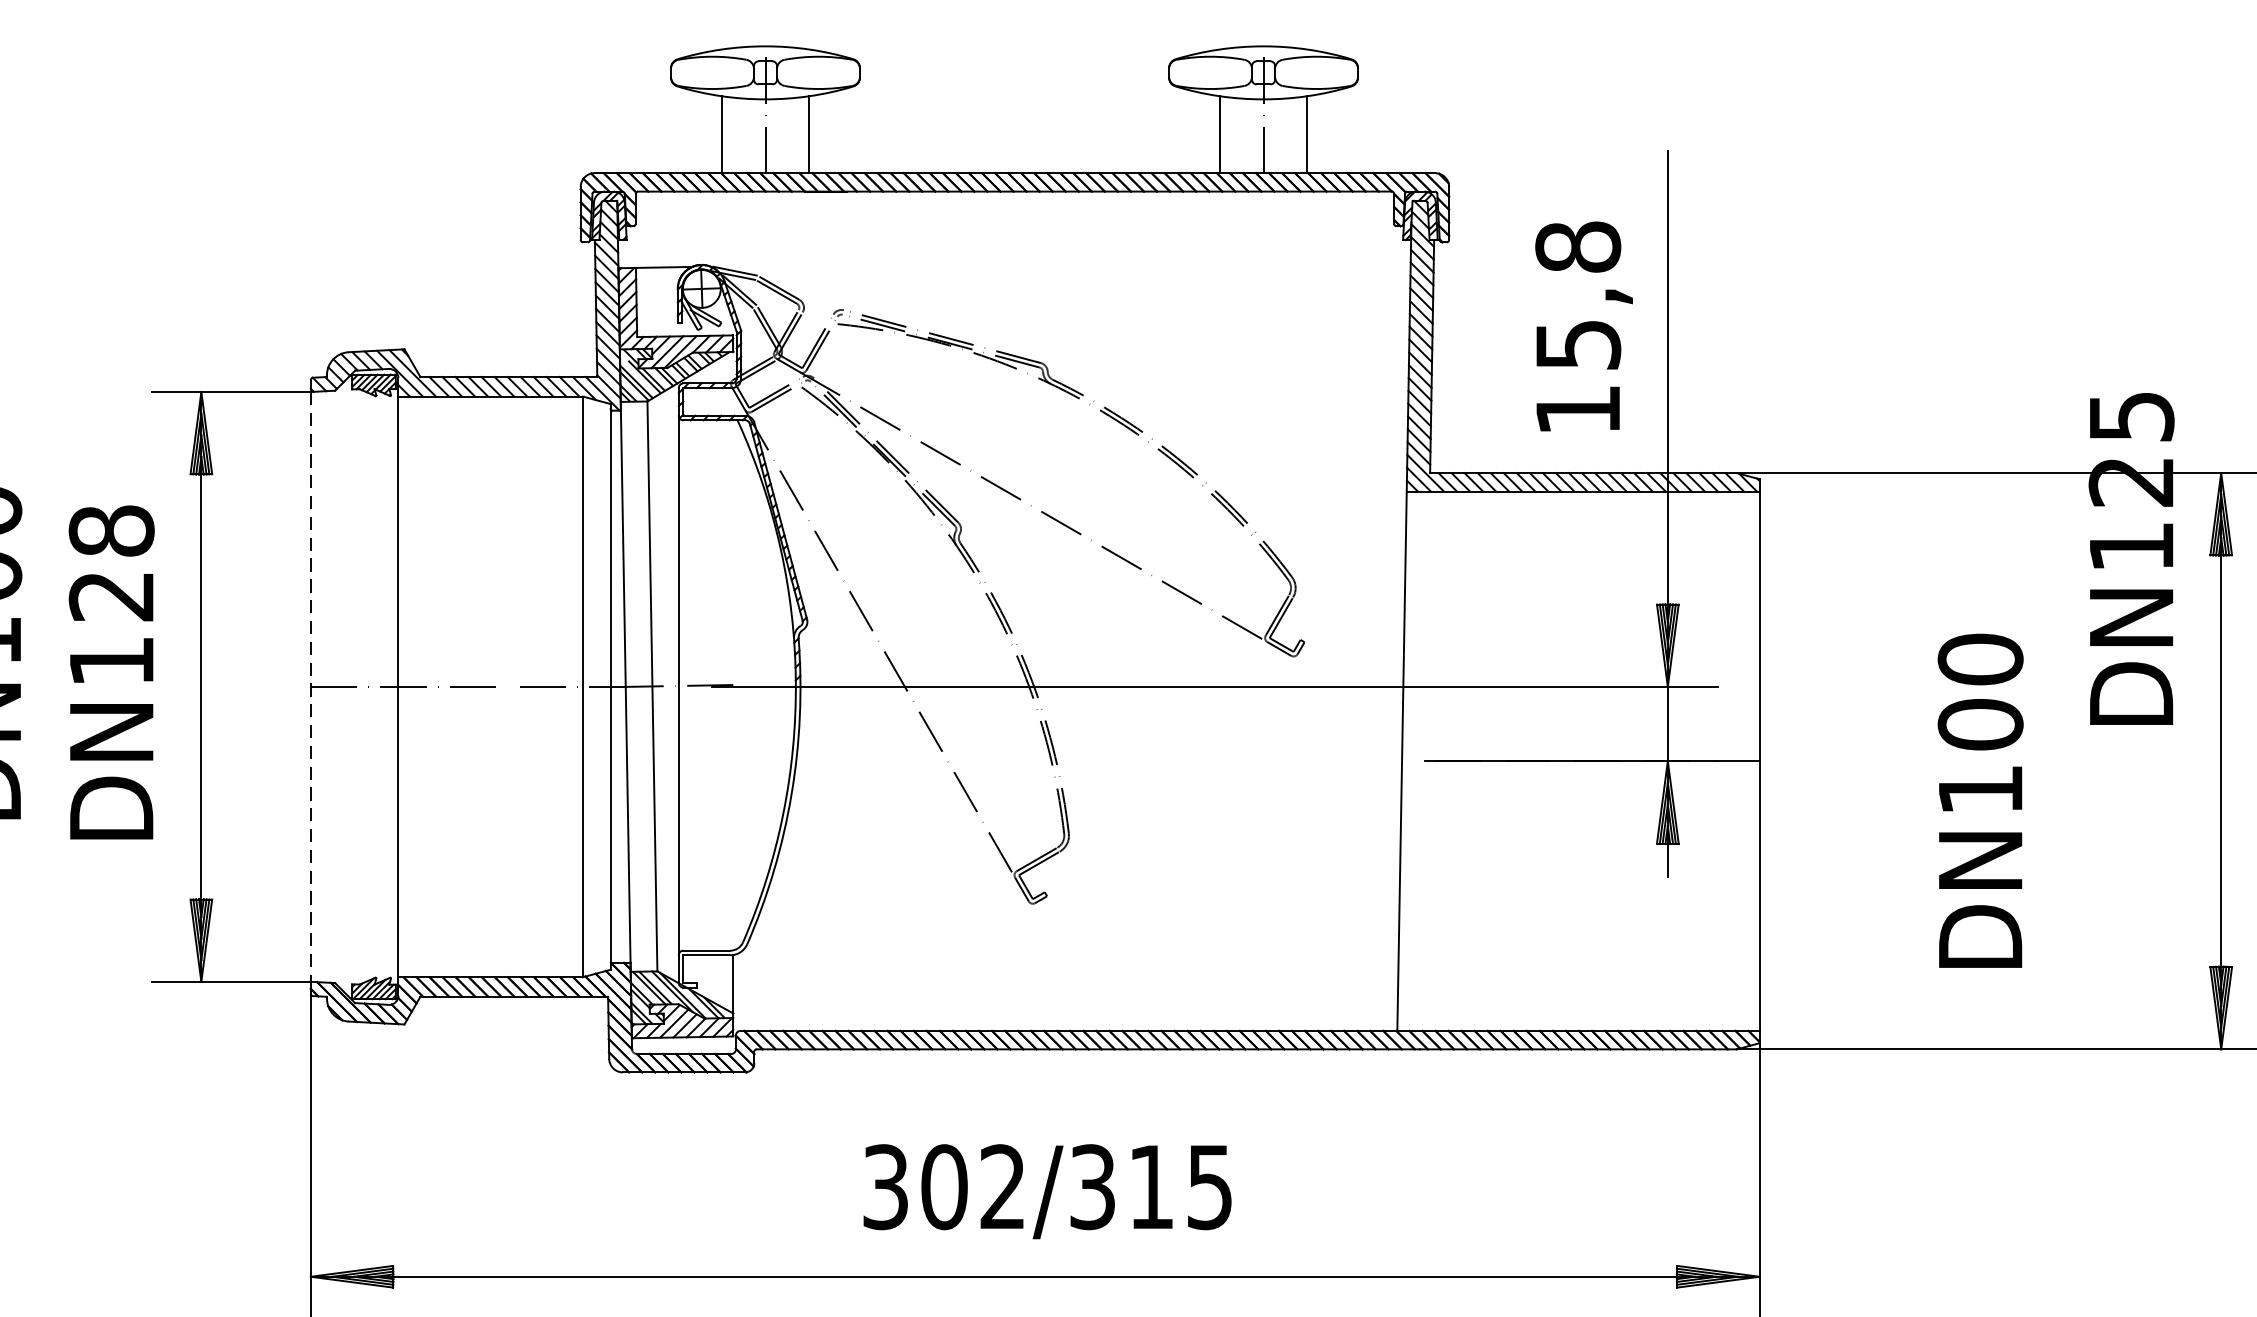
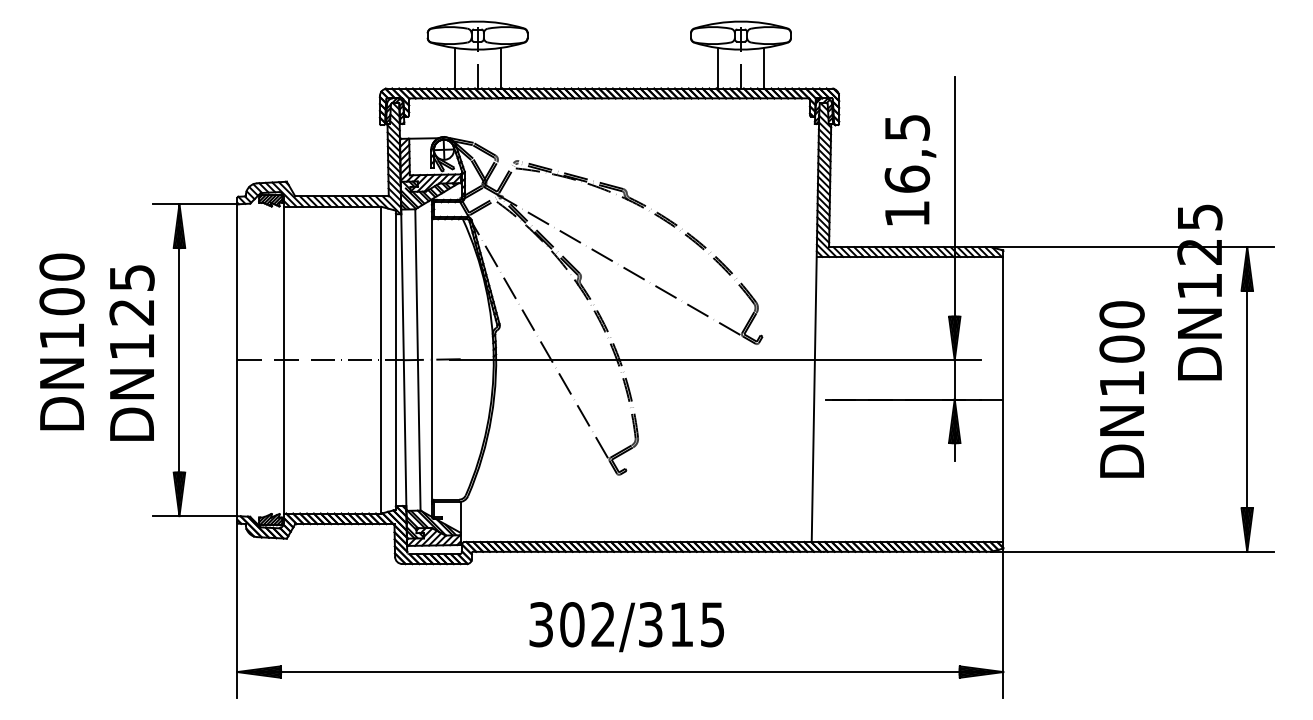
text: (1578, 295) -> (907, 153), 15,8 -> 16,5
text: (110, 530) -> (131, 277), DN128 -> DN125
line: (311, 687) -> (237, 360), dashed -> solid
text: (1979, 800) -> (1121, 389), moved

